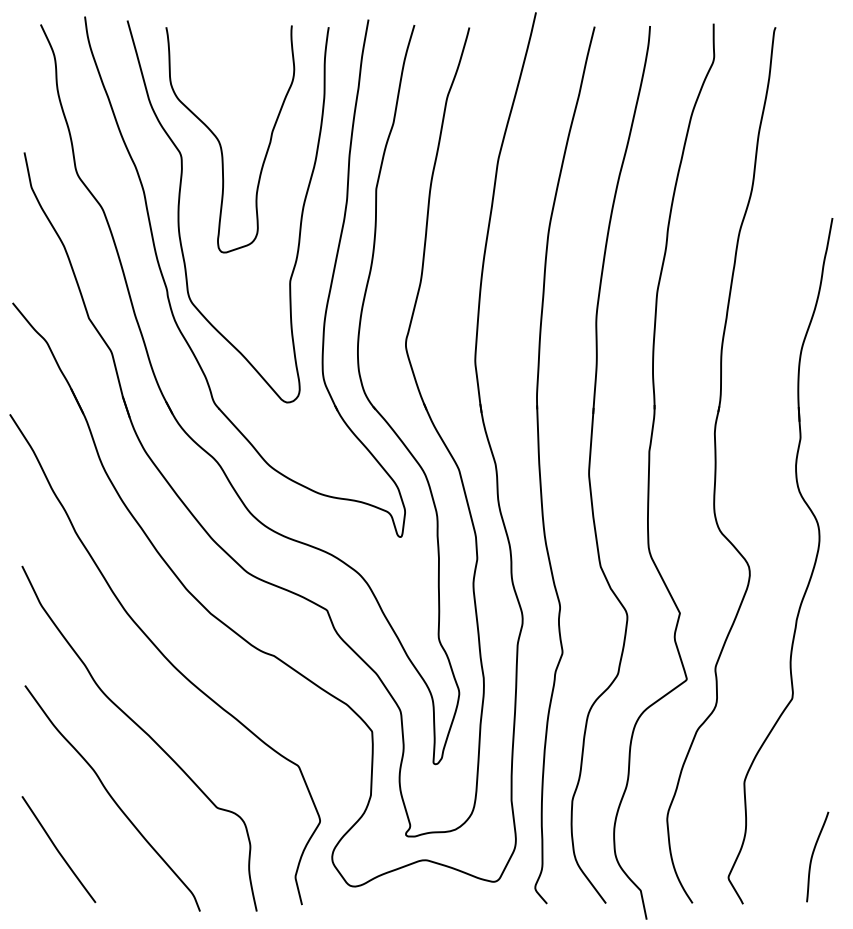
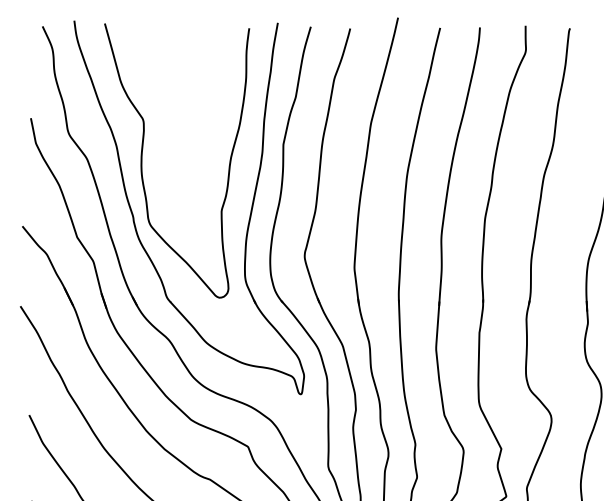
curve: (220, 142) -> (171, 111), removed

